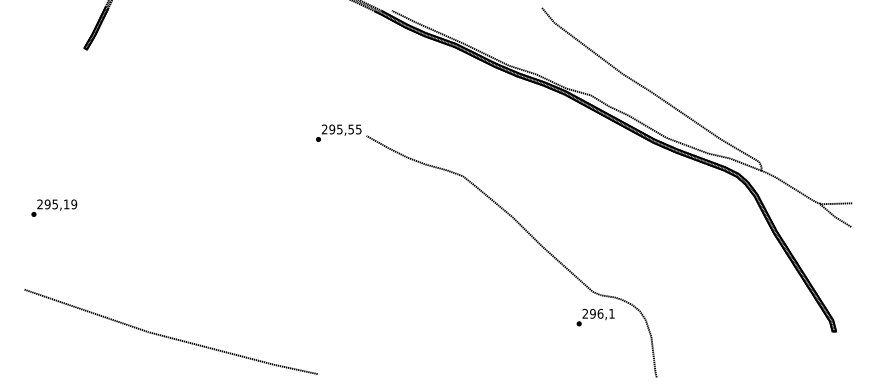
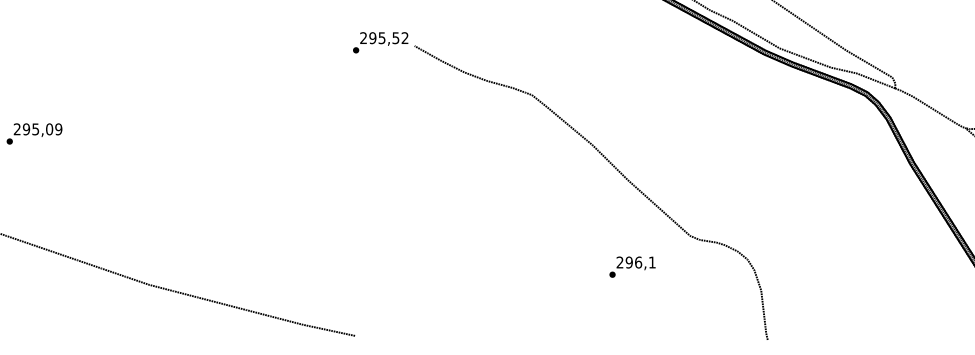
text: (358, 129) -> (404, 38), 295,55 -> 295,52
text: (66, 204) -> (49, 129), 295,19 -> 295,09
text: (595, 317) -> (632, 266), moved

